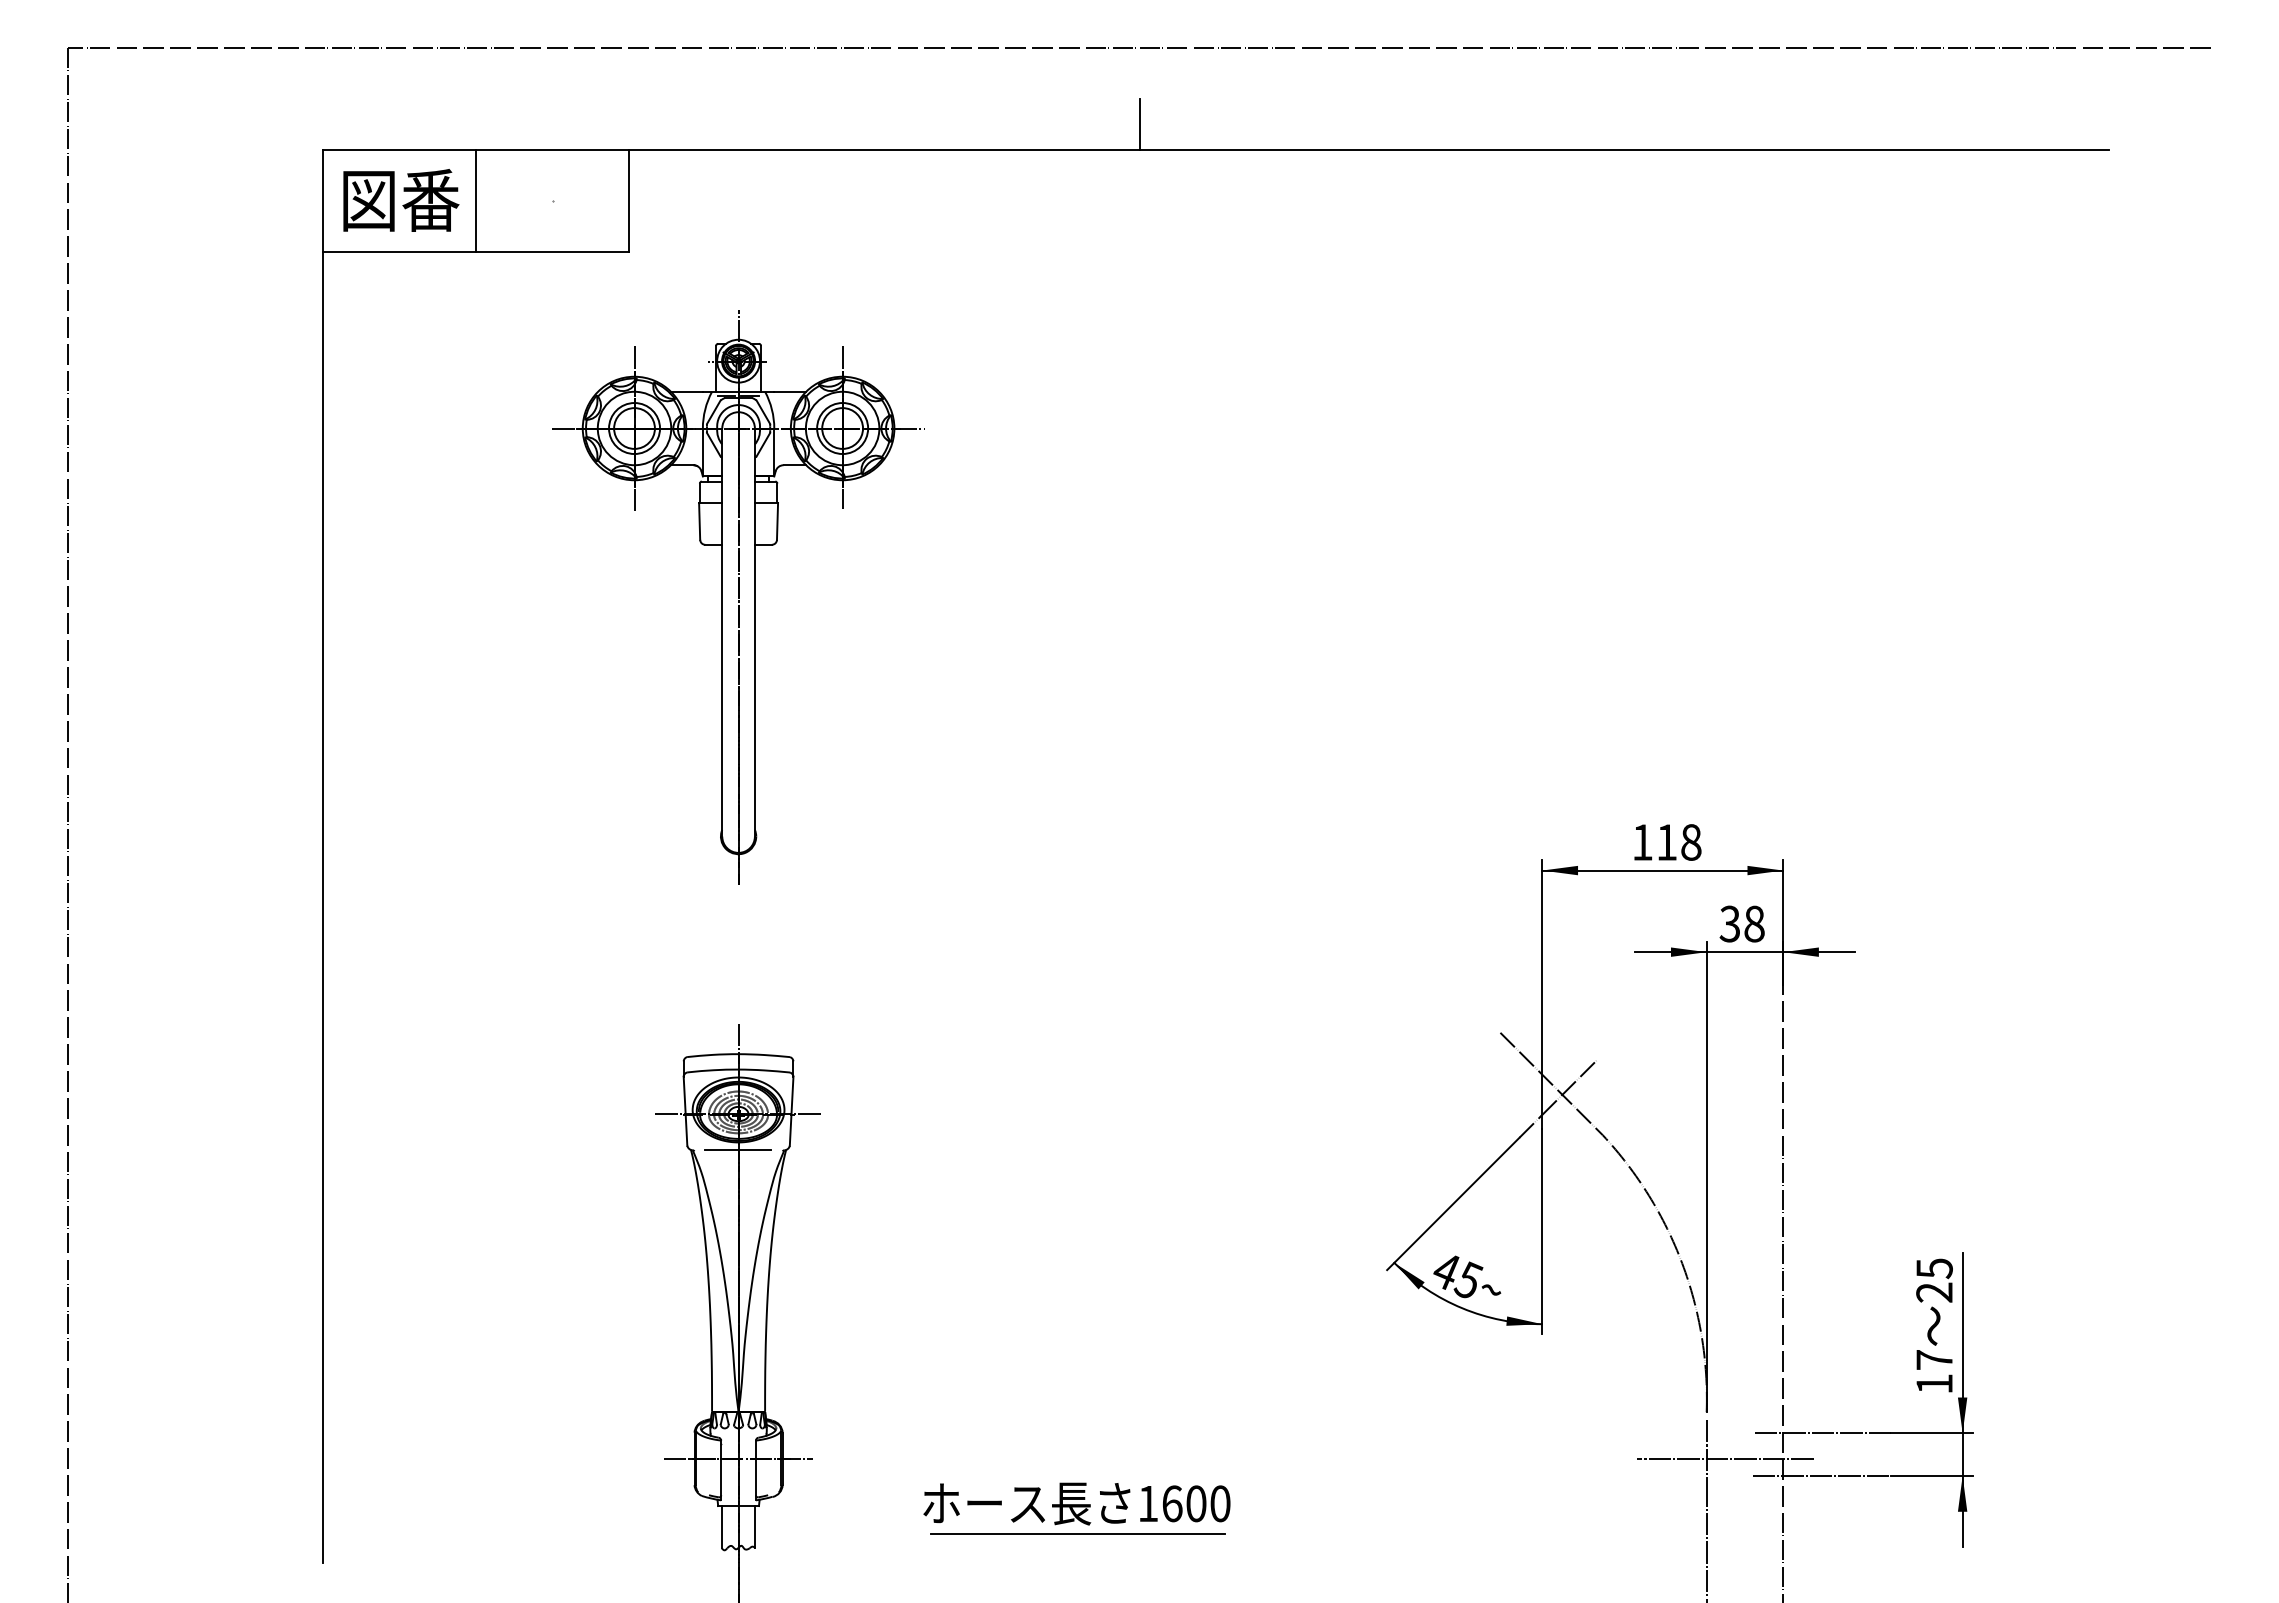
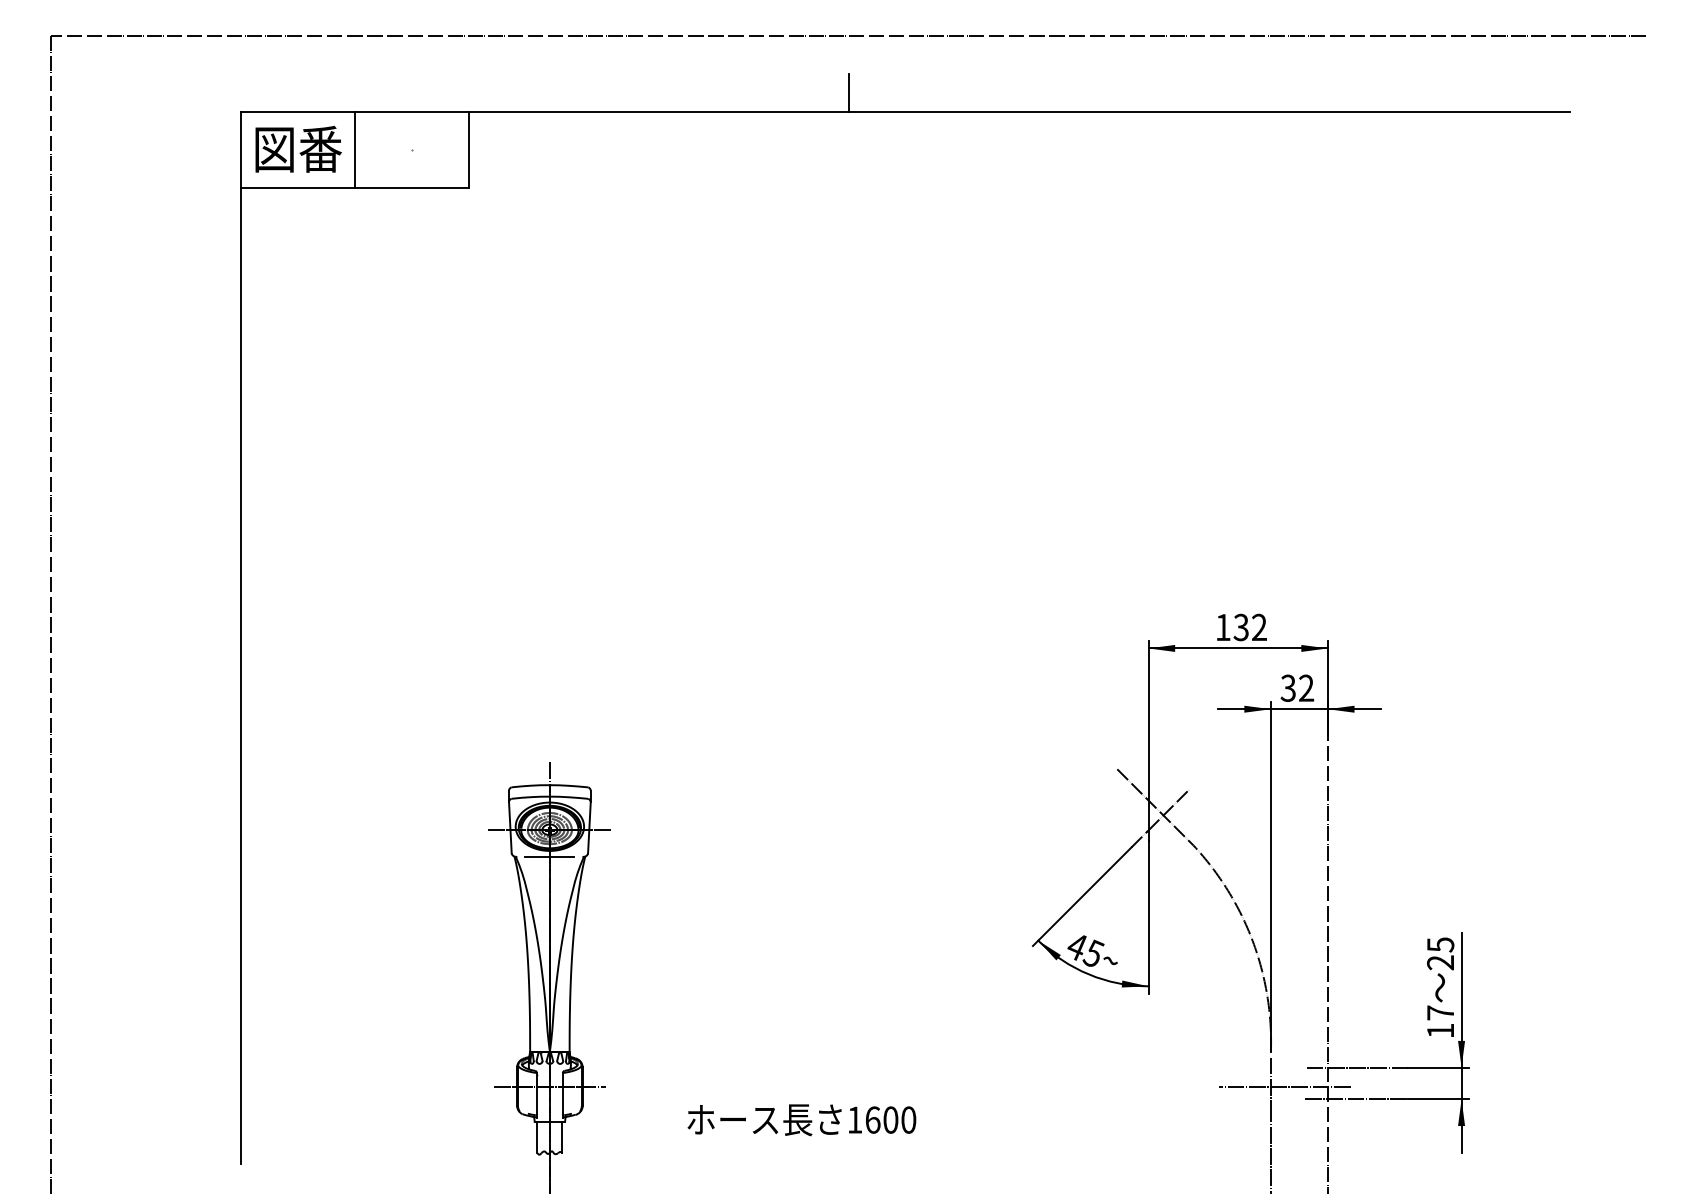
part: (738, 597) -> (549, 445), removed
text: (1678, 842) -> (1249, 627), 118 -> 132
text: (1754, 923) -> (1306, 687), 38 -> 32
line: (1077, 1533) -> (802, 1142), removed

